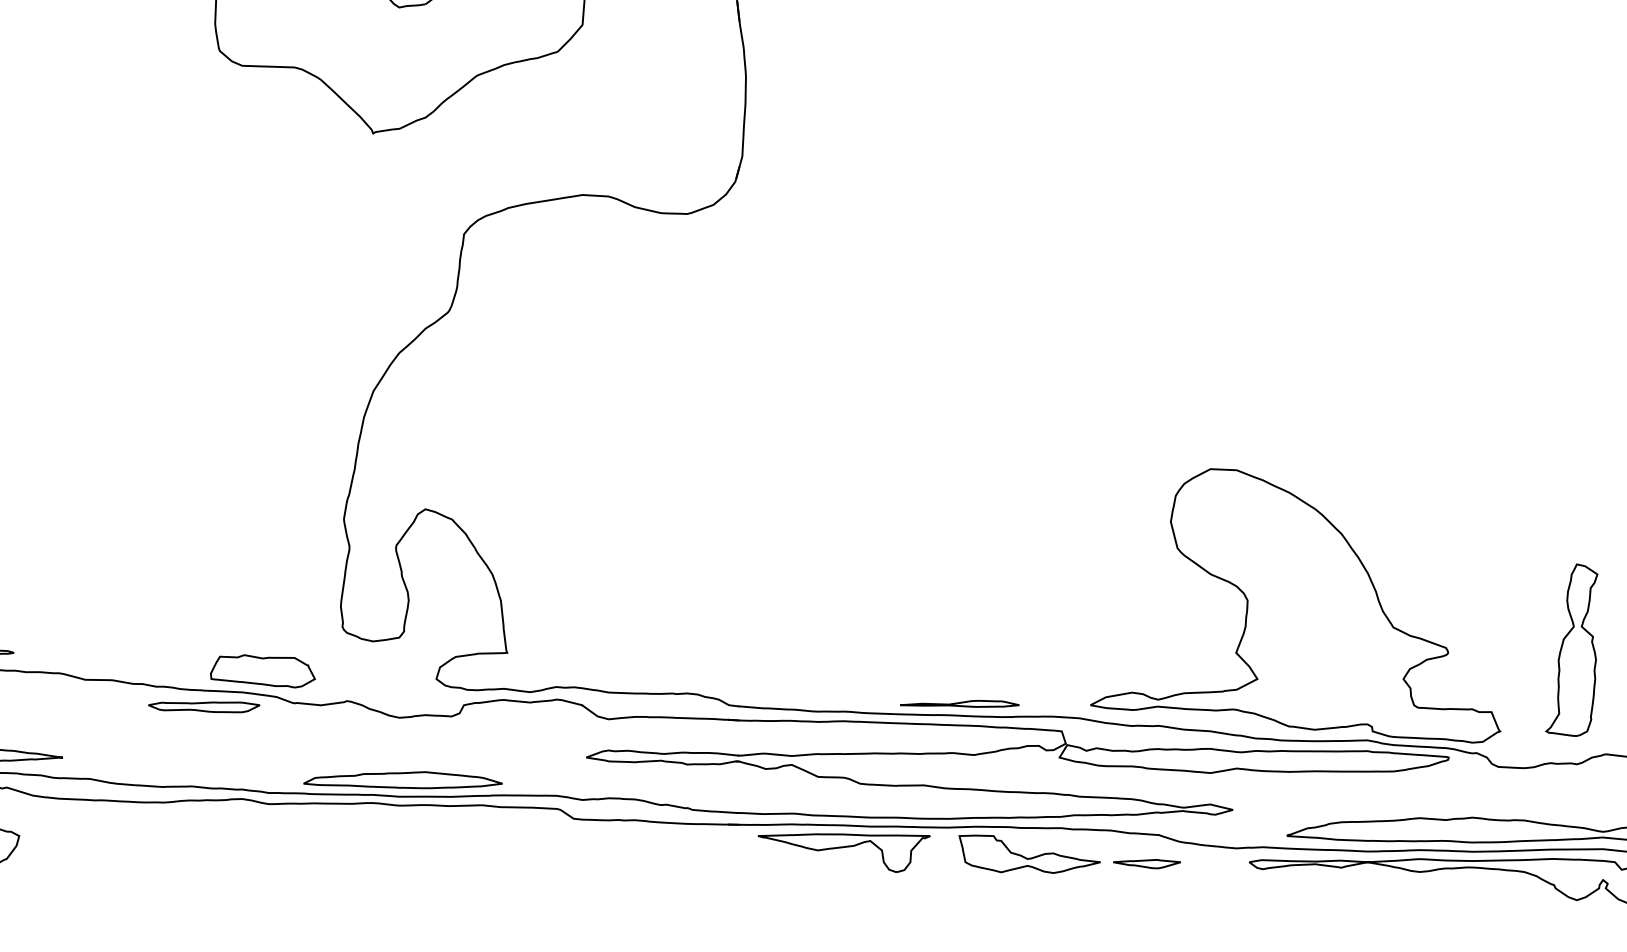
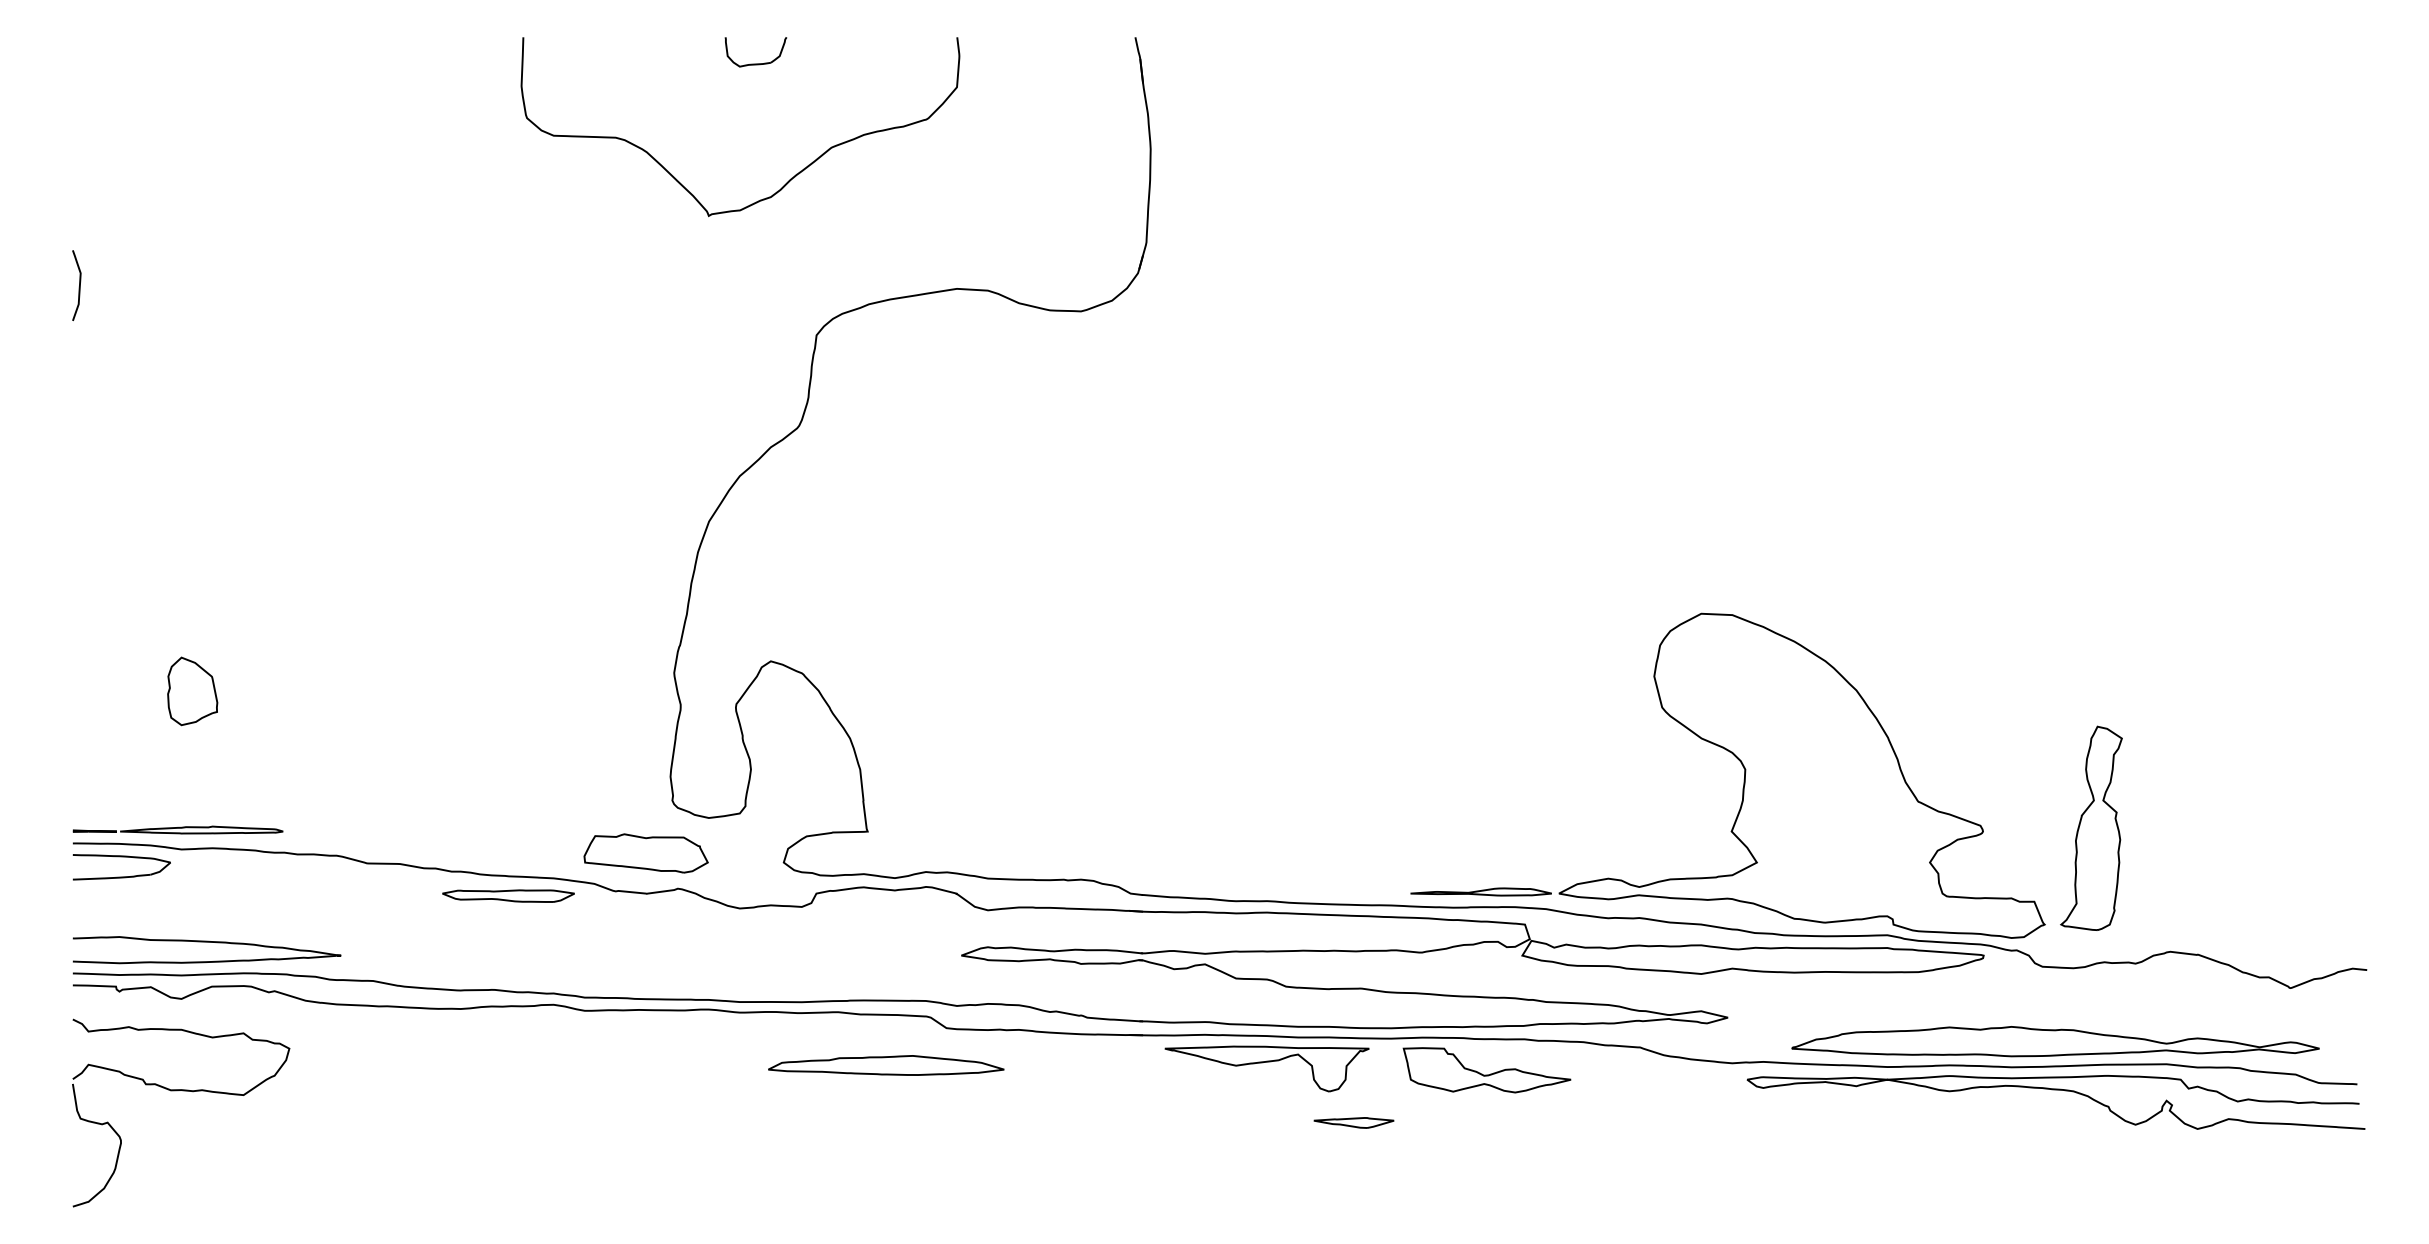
part: (1571, 649) -> (2091, 827), moved
part: (262, 671) -> (645, 853), moved
part: (959, 703) -> (1480, 891), moved
part: (403, 780) -> (886, 1065), moved
part: (1146, 863) -> (1353, 1122), moved

